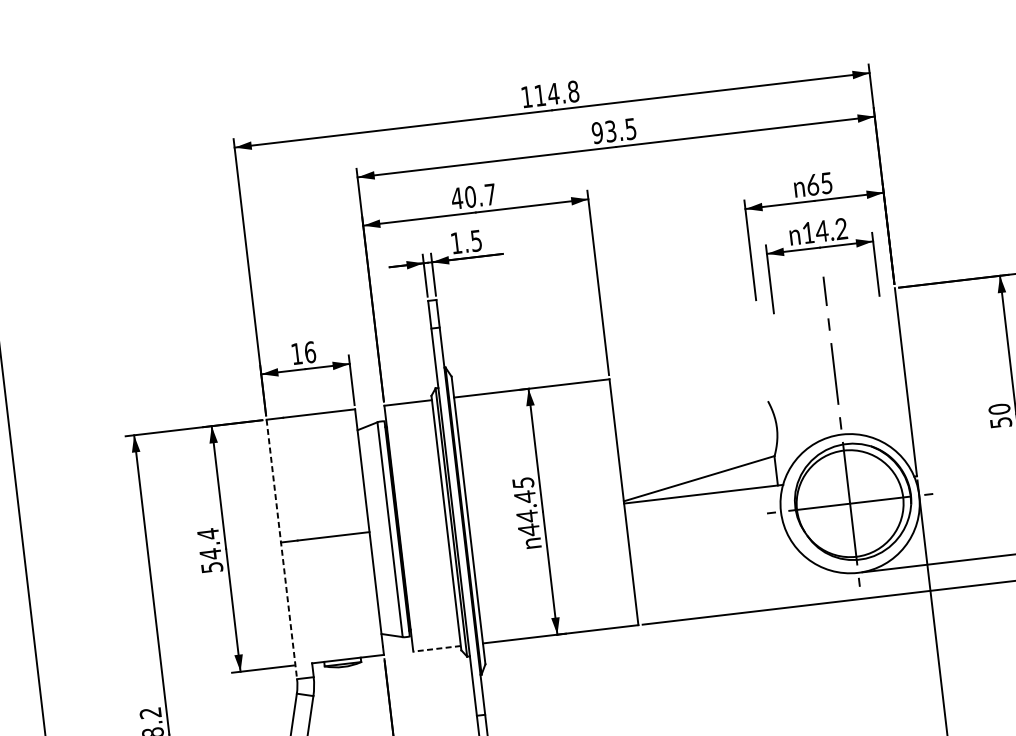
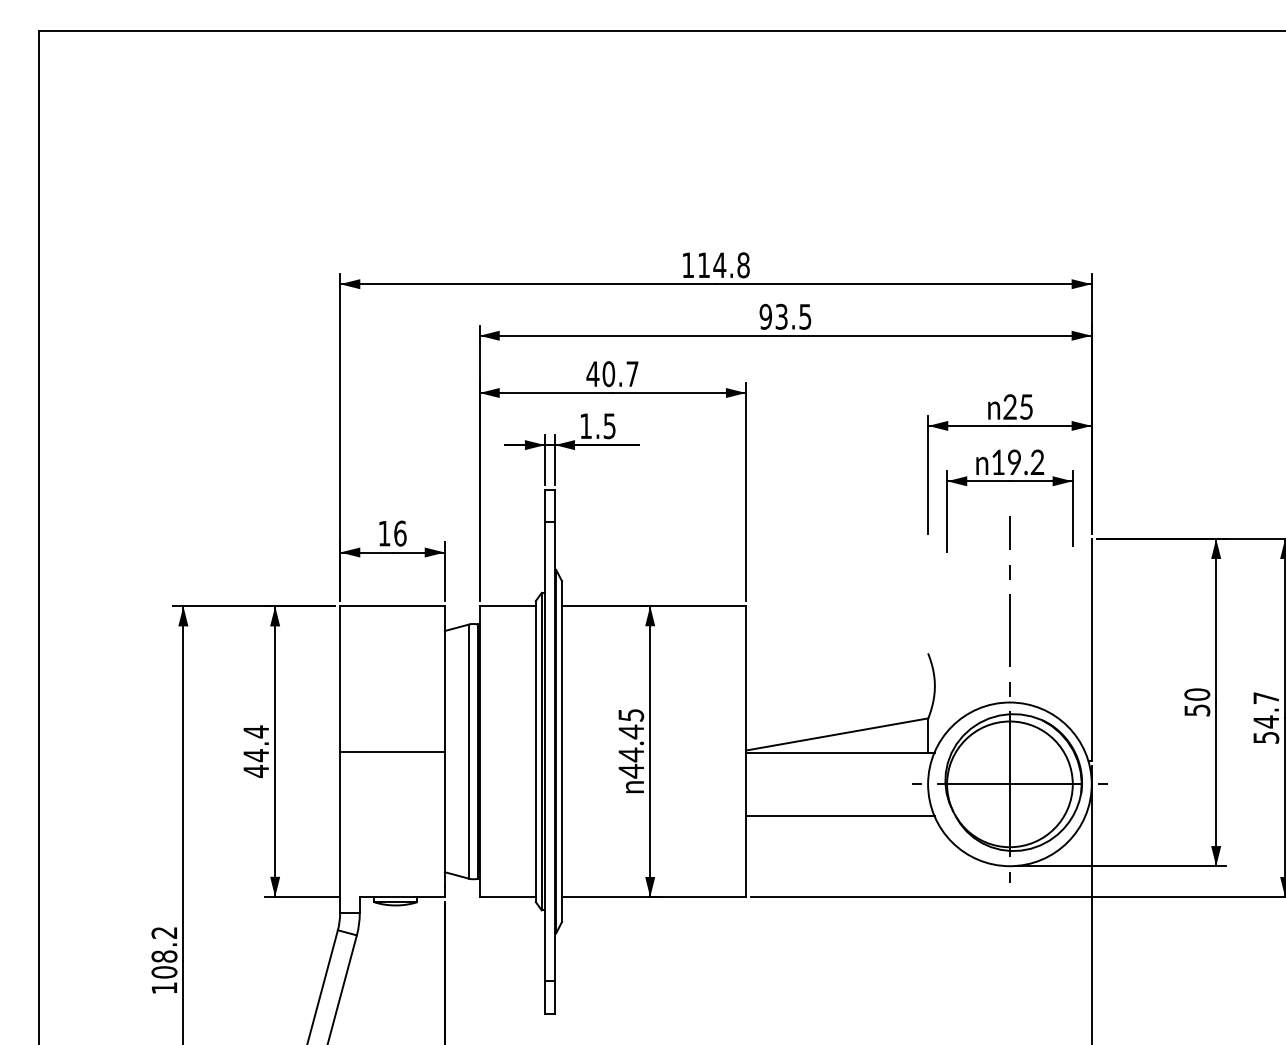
text: (812, 184) -> (1009, 406), 65 -> 25
text: (821, 230) -> (1013, 461), 14.2 -> 19.2
line: (710, 546) -> (840, 815), added
line: (282, 549) -> (340, 759), dashed -> solid
text: (212, 566) -> (256, 770), 54.4 -> 44.4
line: (436, 649) -> (507, 897), dashed -> solid

